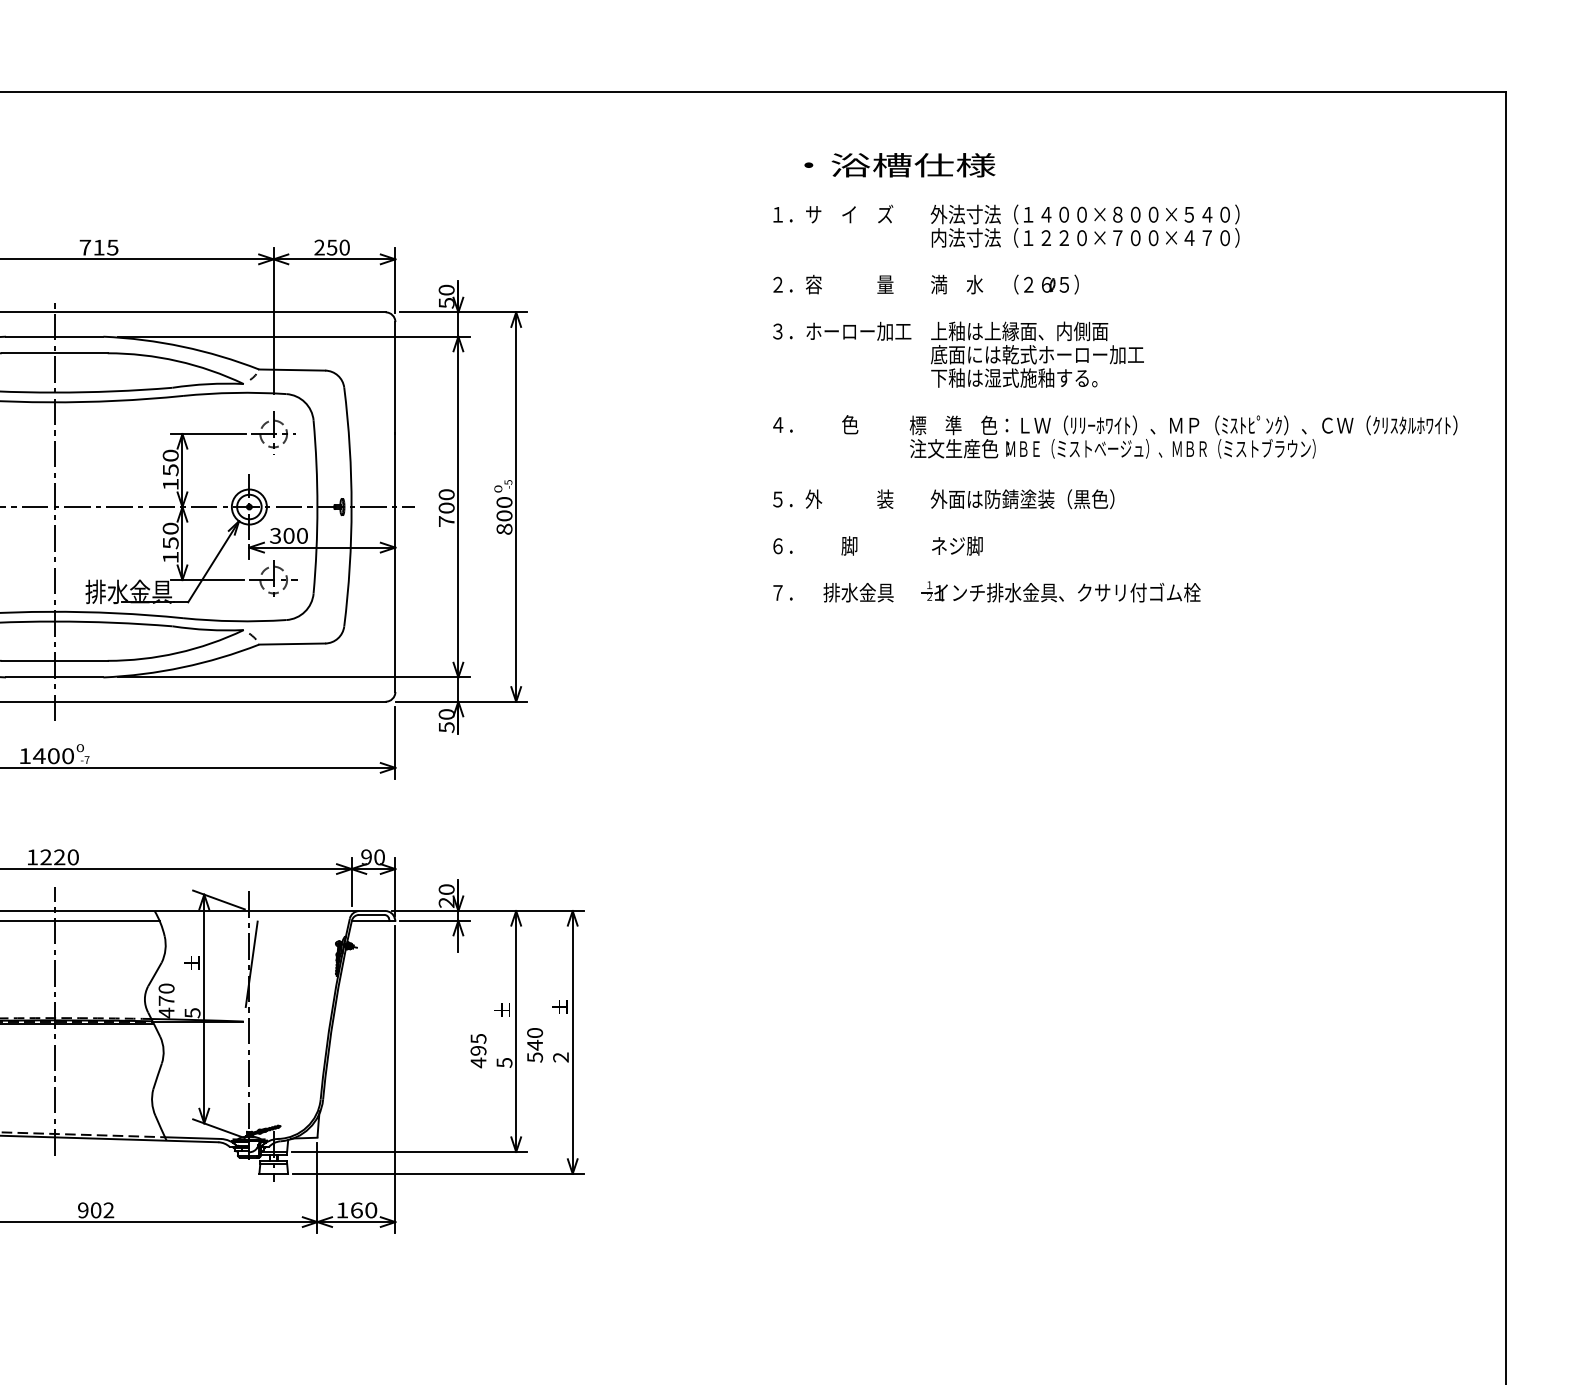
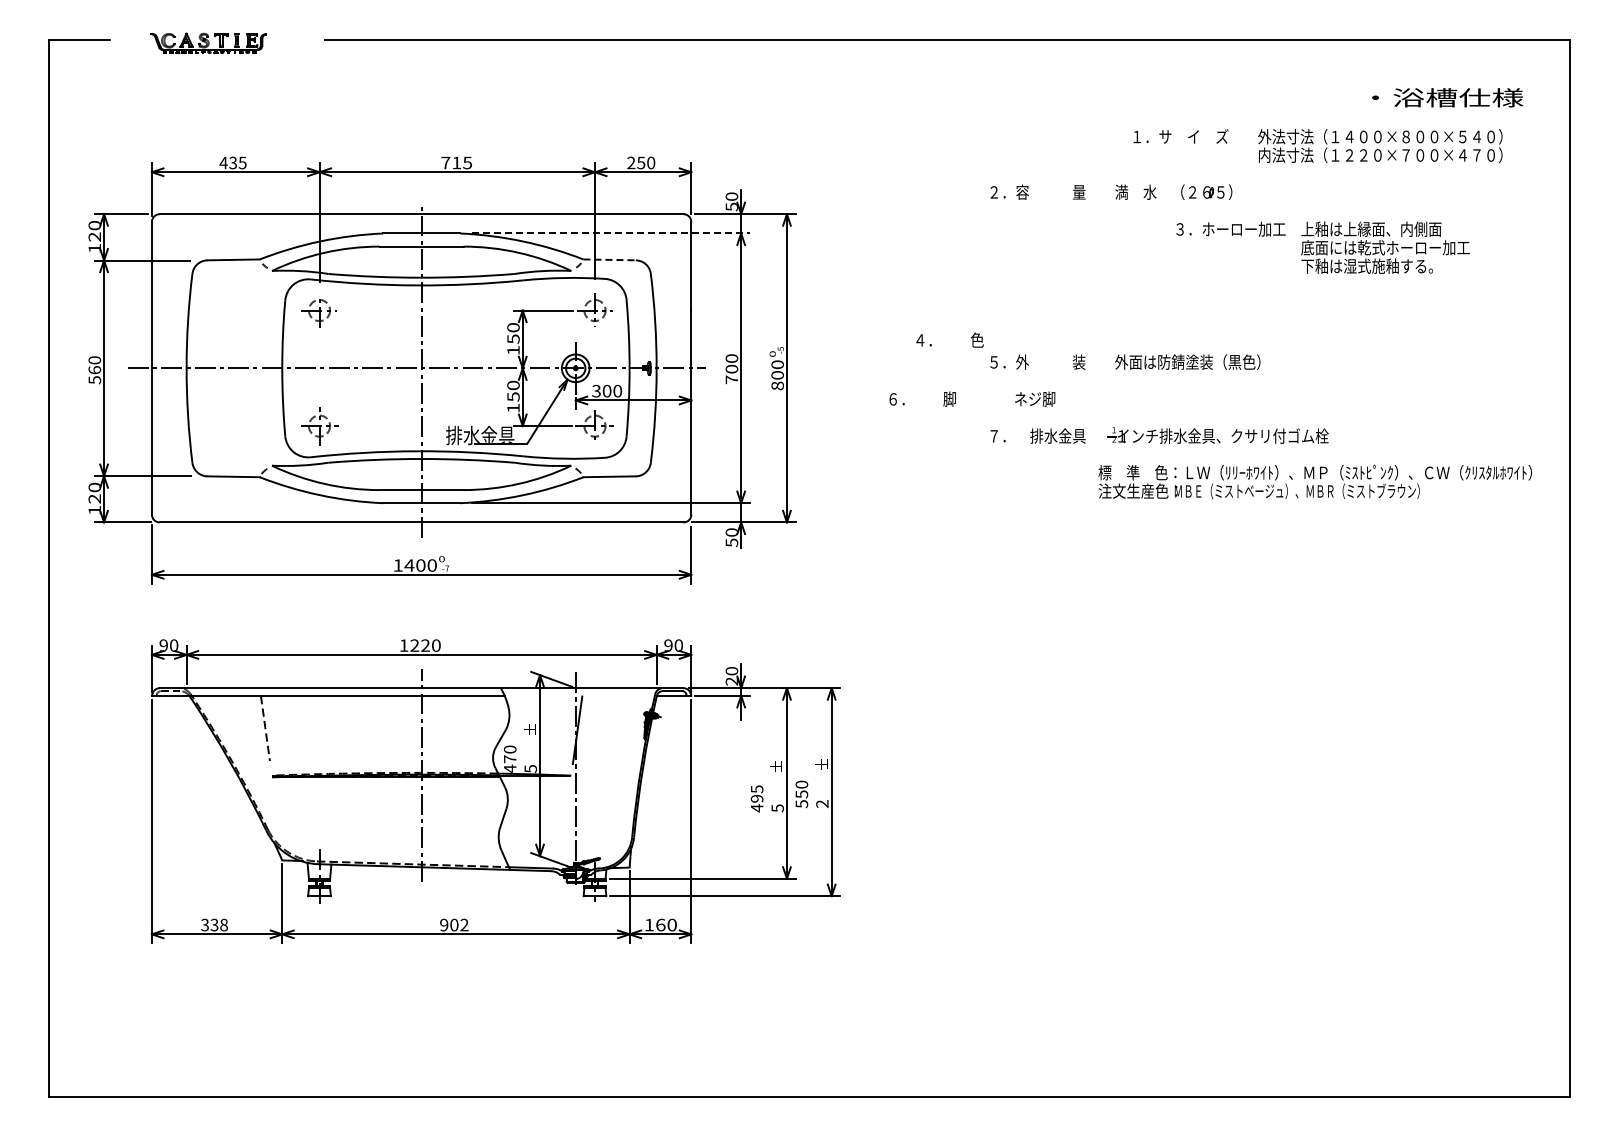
text: (899, 164) -> (1447, 97), moved
text: (1005, 225) -> (1317, 145), moved
line: (294, 336) -> (611, 233), solid -> dashed
text: (957, 354) -> (1322, 247), moved
line: (293, 369) -> (610, 259), solid -> dashed
text: (815, 423) -> (949, 339), moved
text: (1182, 436) -> (1314, 481), moved
text: (878, 545) -> (972, 398), moved
text: (534, 1045) -> (801, 794), 540 -> 550

